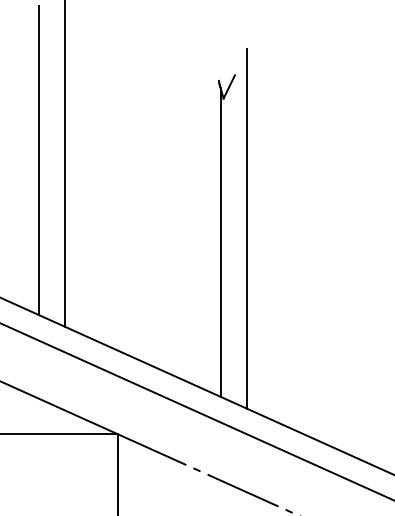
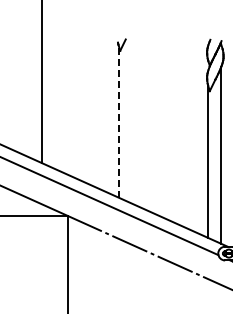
line: (39, 160) -> (29, 81), removed
line: (246, 227) -> (131, 114), removed
line: (220, 242) -> (118, 121), solid -> dashed

